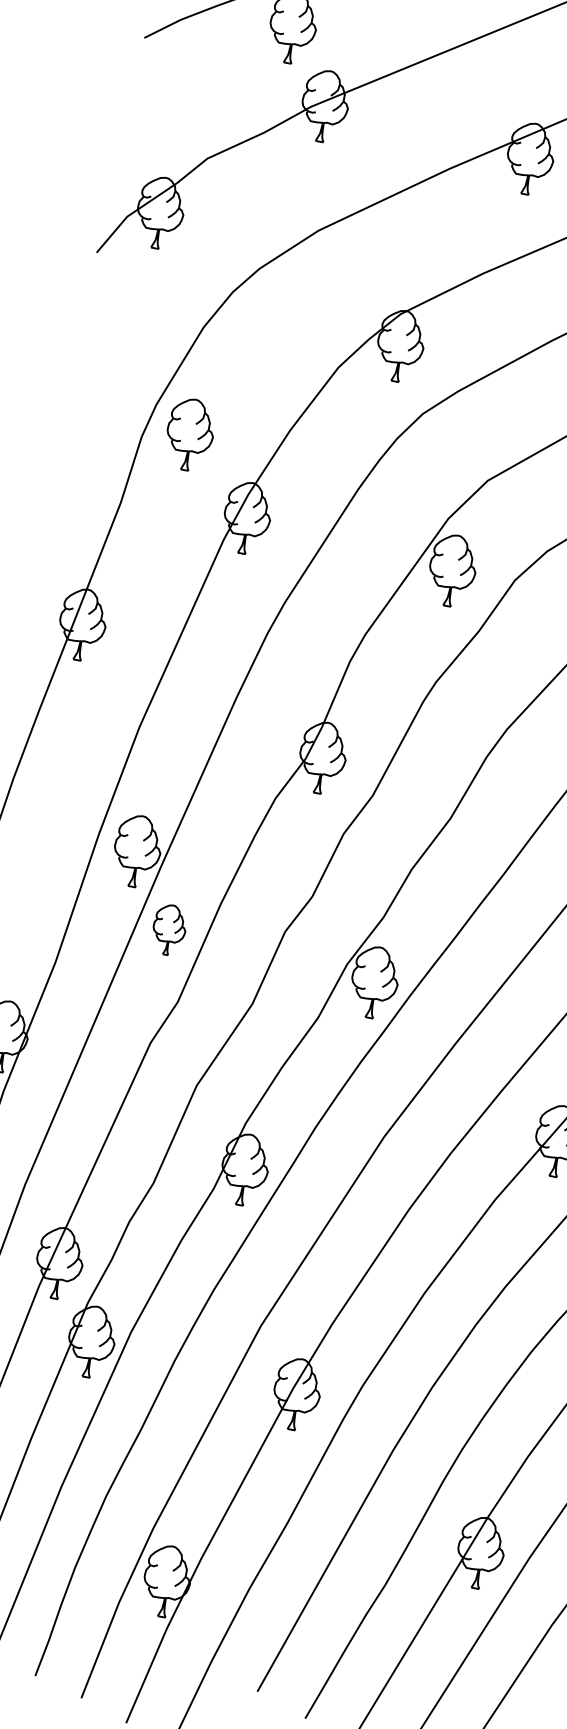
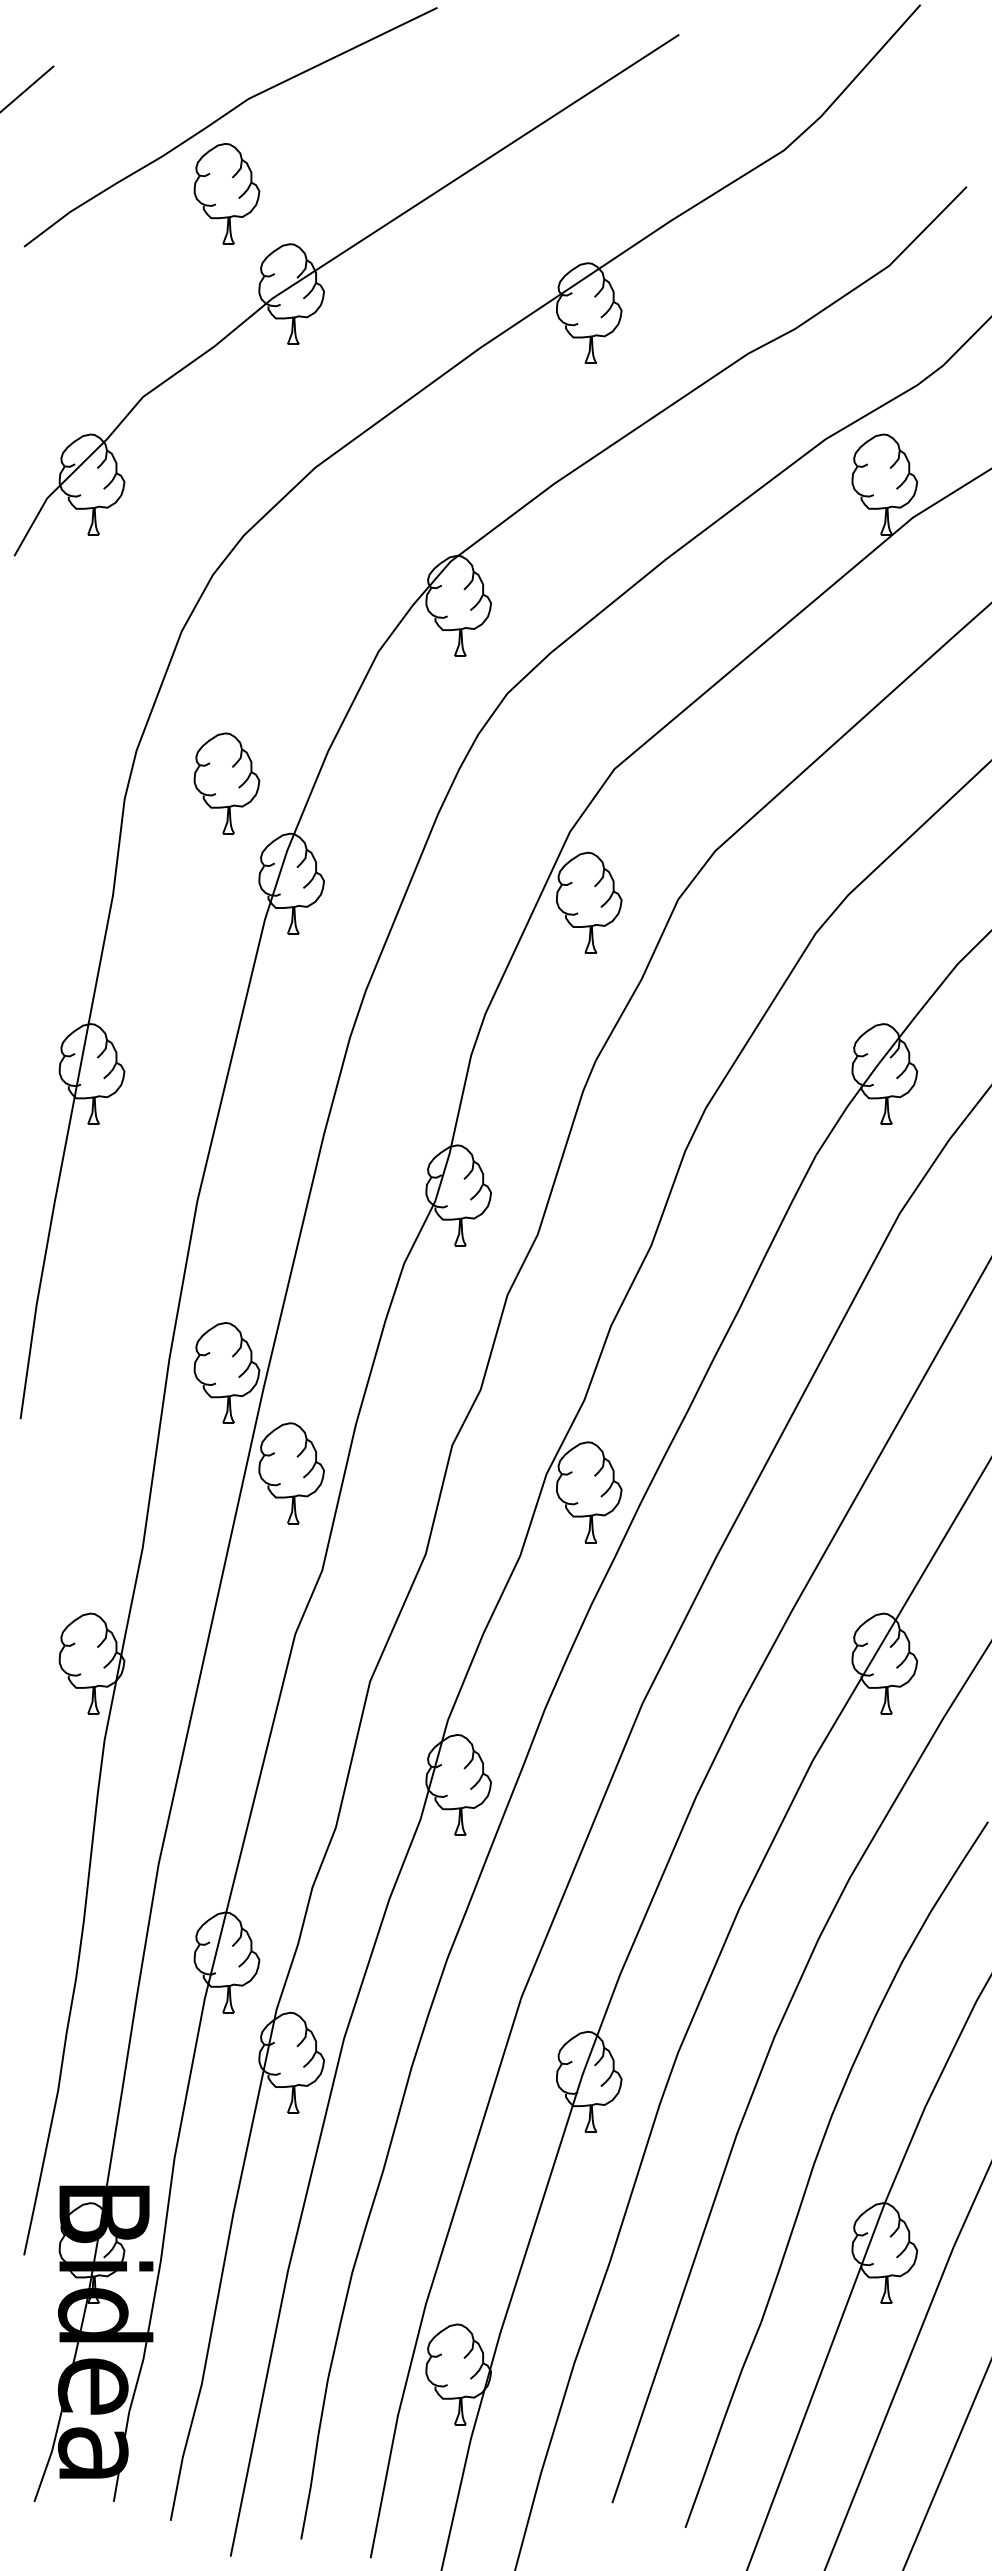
part: (189, 434) -> (226, 783), moved
part: (169, 930) -> (291, 1473), size x1.43

